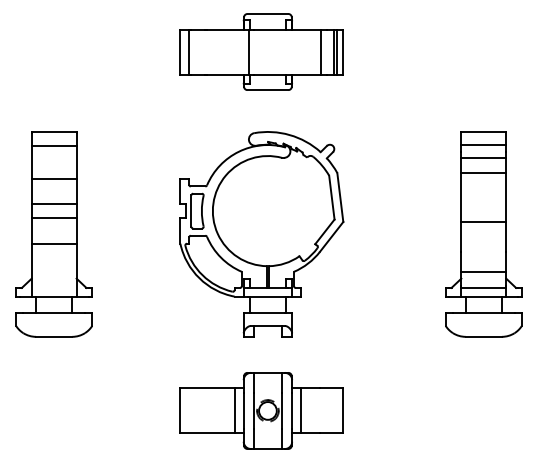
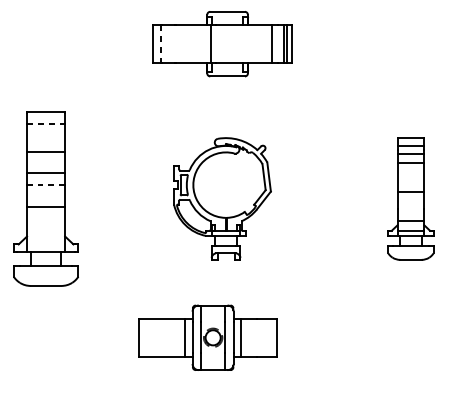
line: (189, 52) -> (160, 44), solid -> dashed
line: (54, 145) -> (46, 123), solid -> dashed
line: (53, 218) -> (45, 185), solid -> dashed
part: (261, 234) -> (222, 199), size x0.7
part: (483, 234) -> (410, 199), size x0.7
part: (261, 410) -> (207, 337), moved

